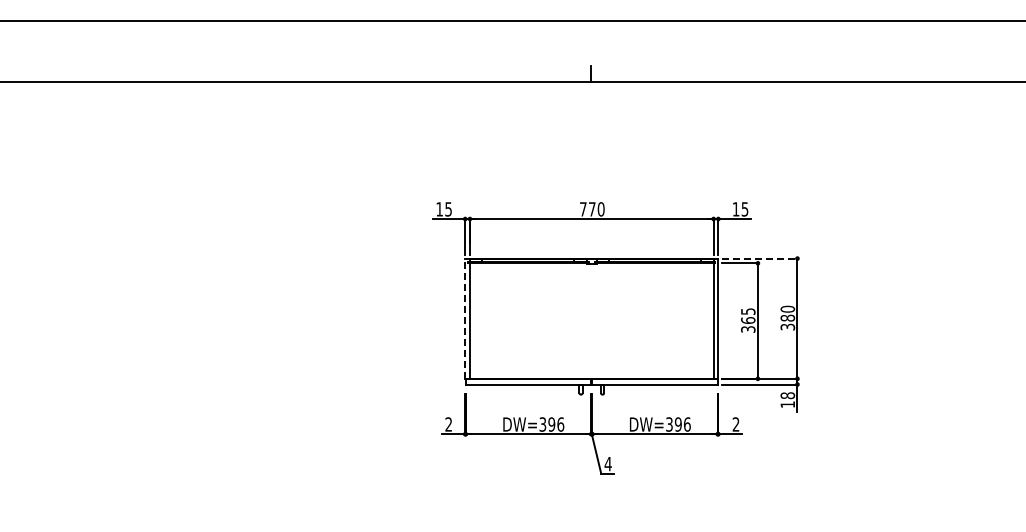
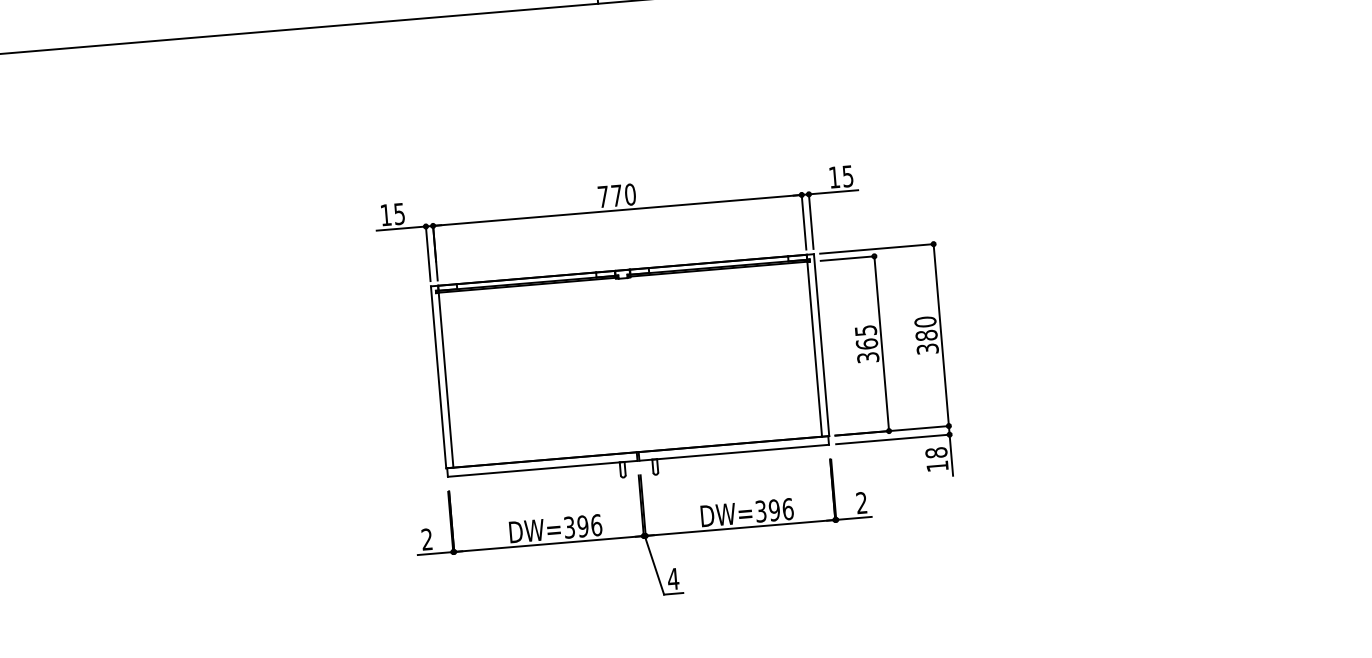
line: (760, 258) -> (877, 248), dashed -> solid
line: (465, 318) -> (438, 376), dashed -> solid

